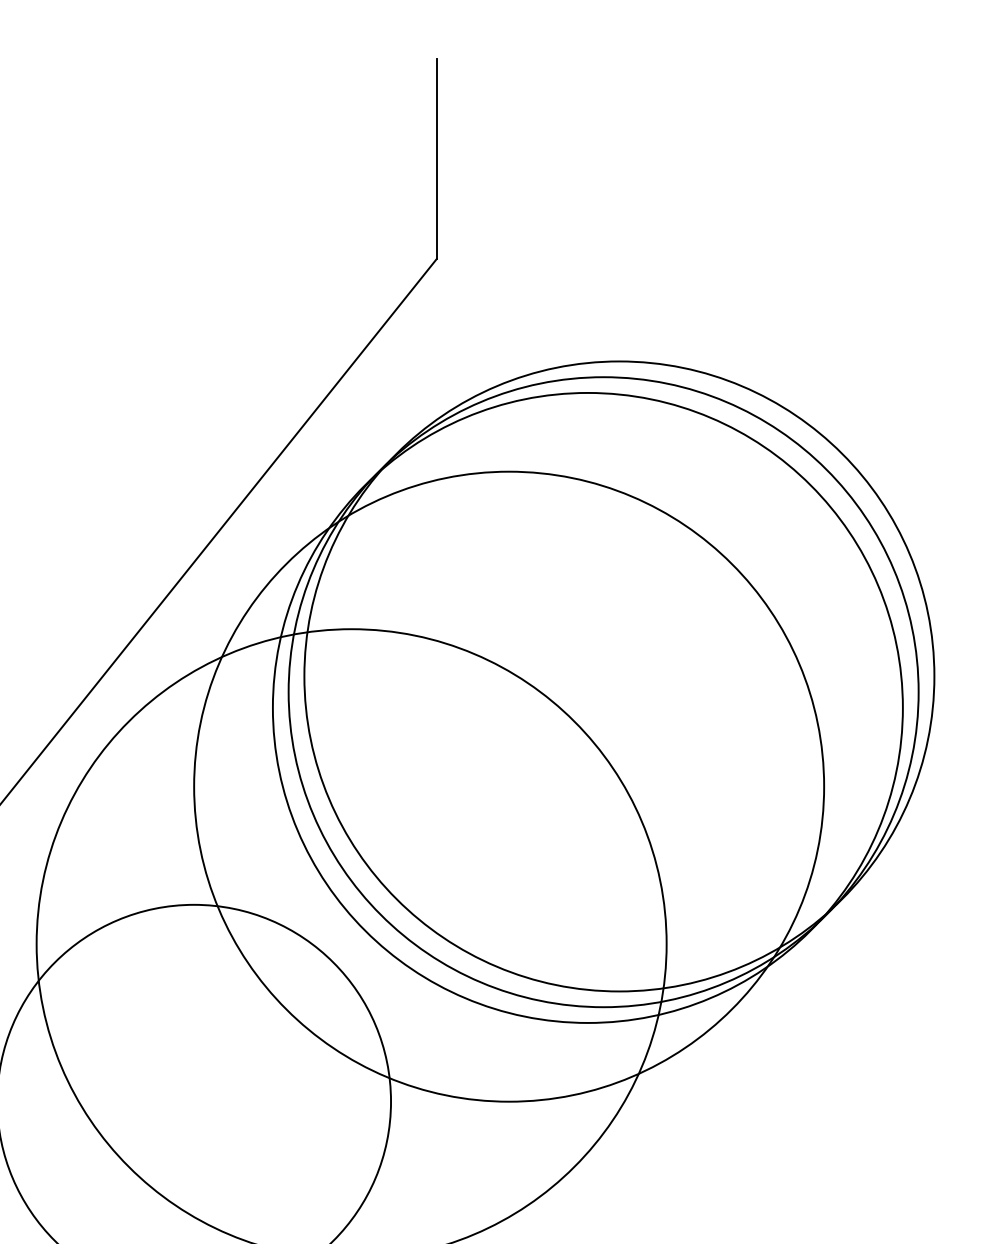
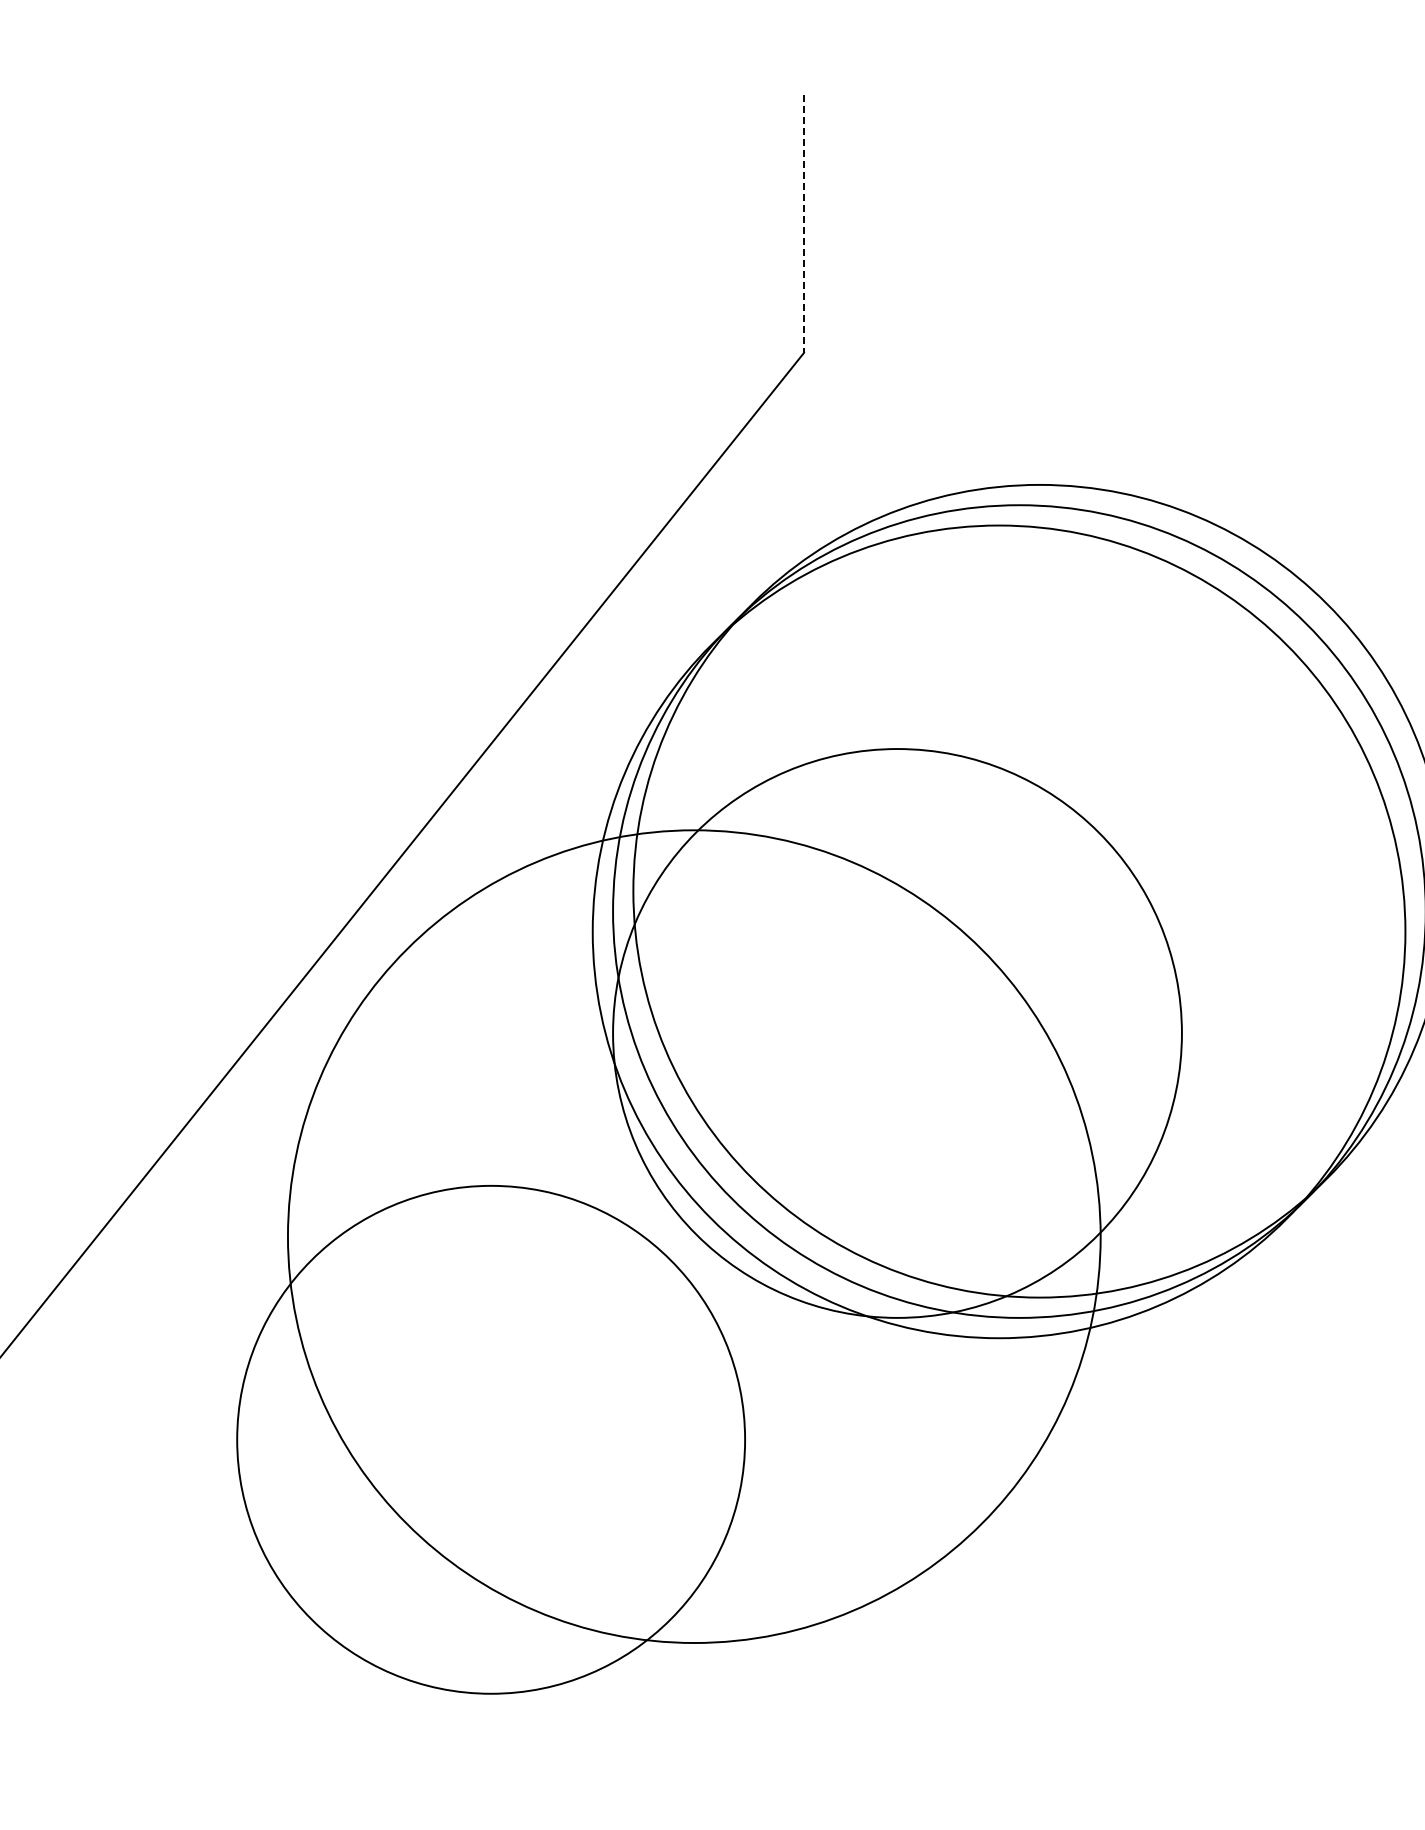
line: (437, 159) -> (804, 224), solid -> dashed
circle: (509, 786) -> (897, 1033), size x0.7

